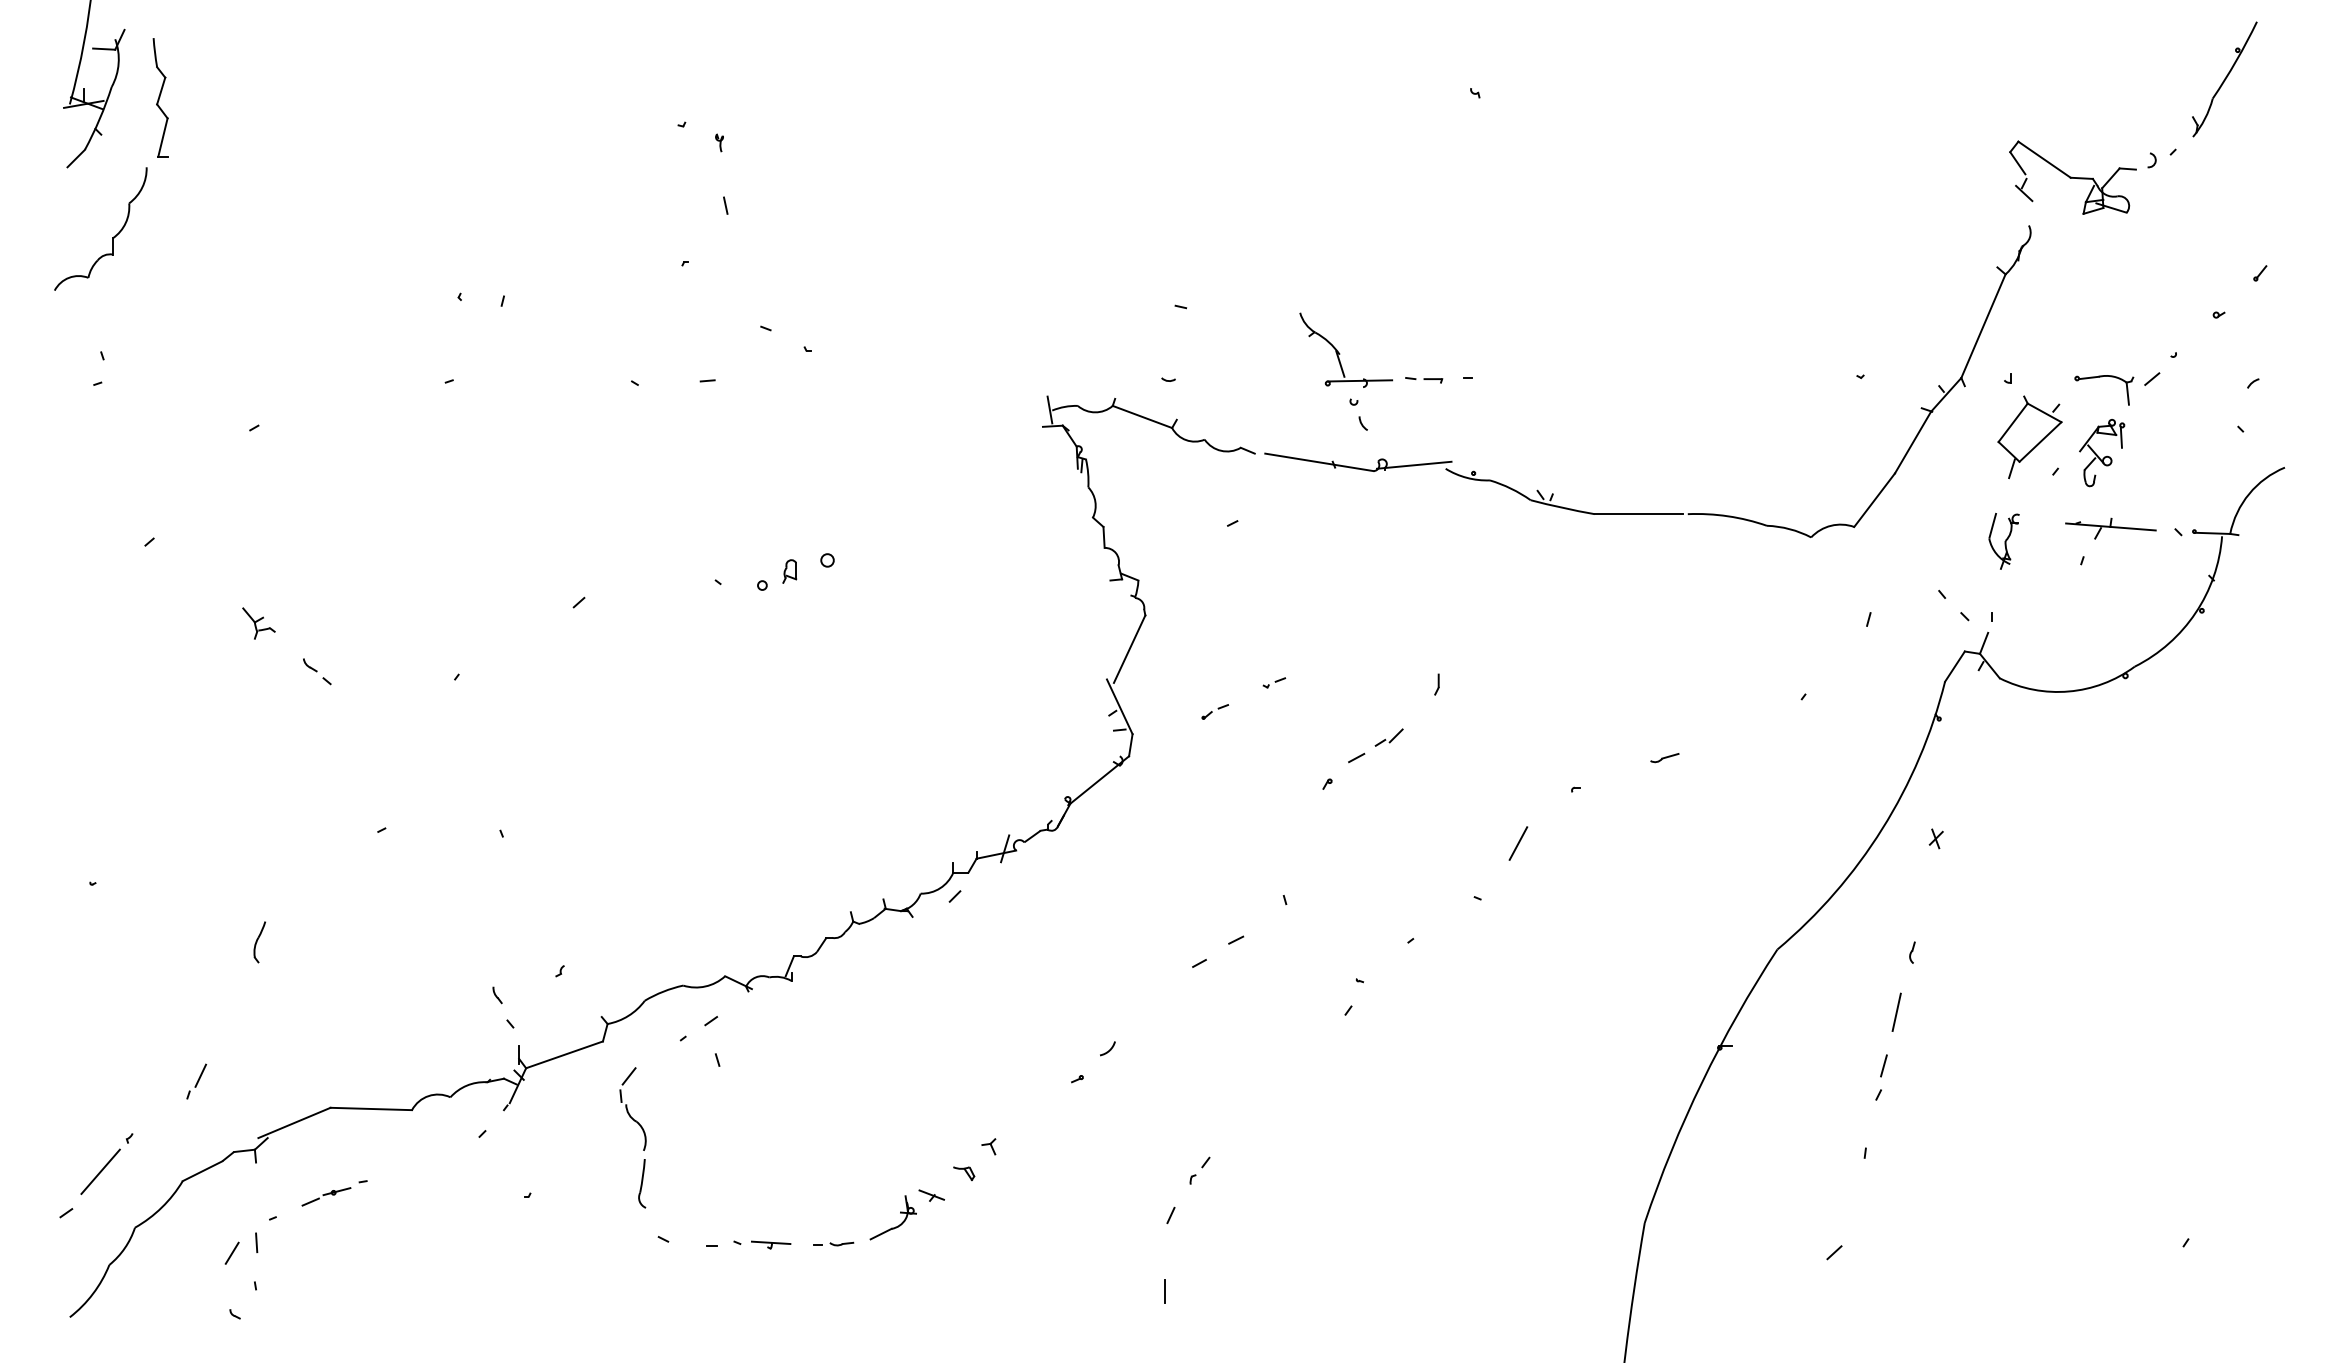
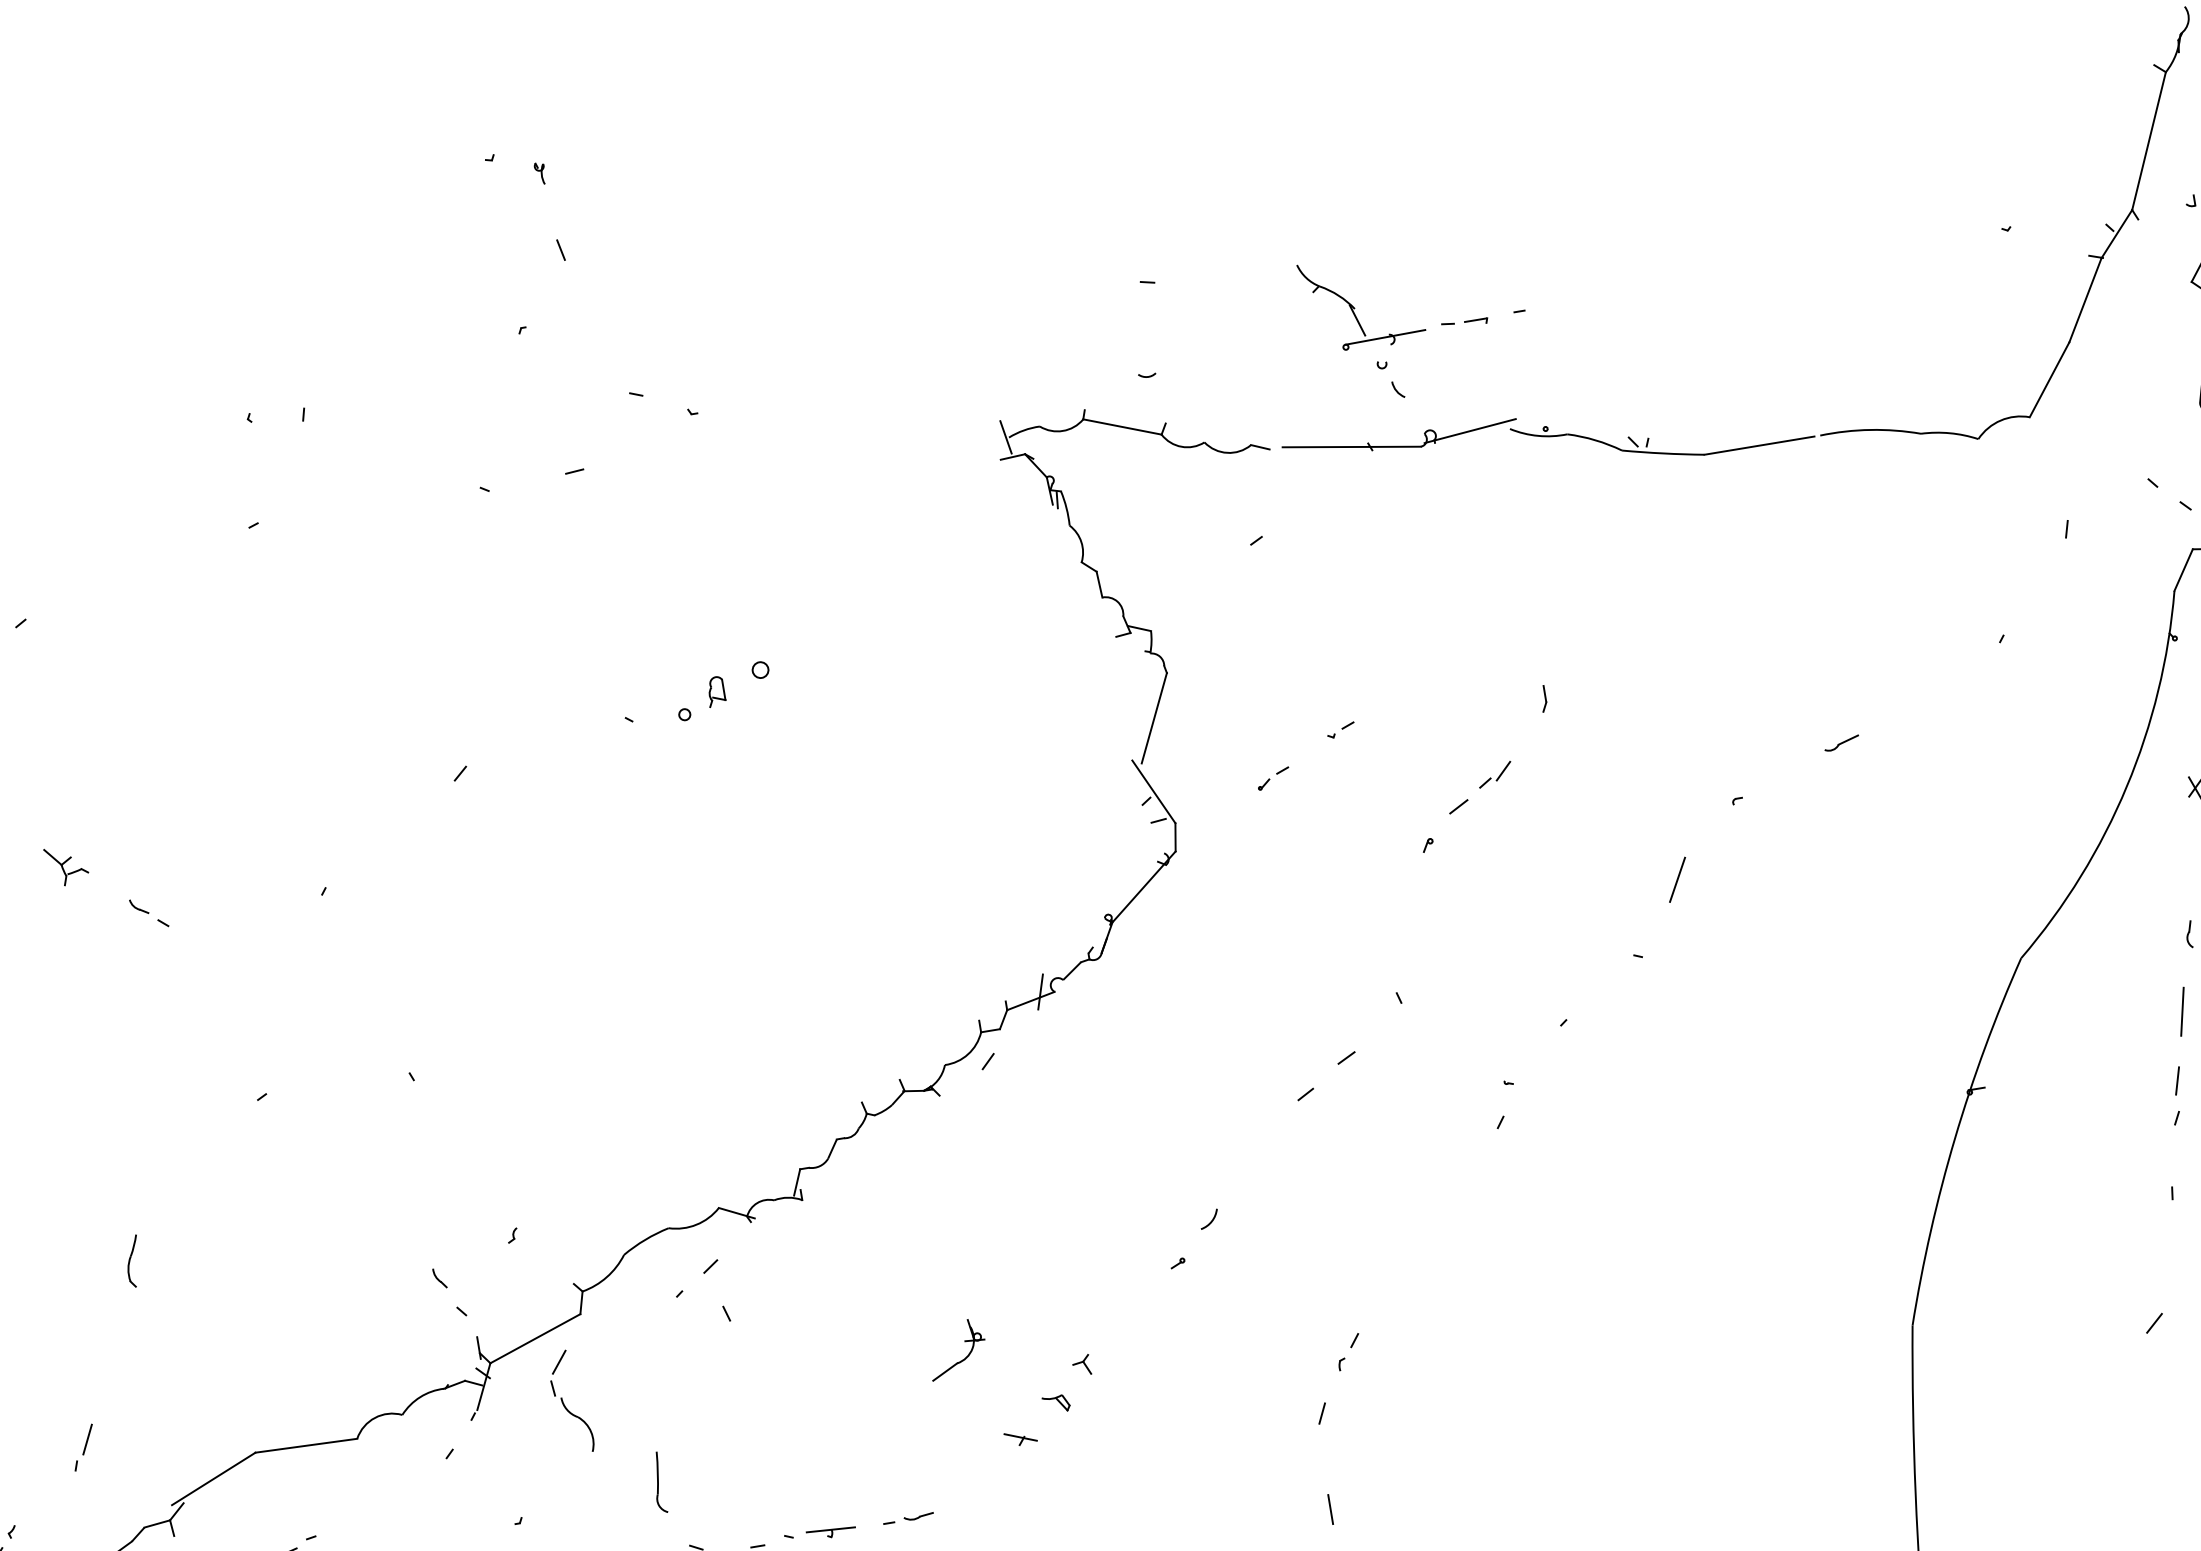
part: (632, 1108) -> (570, 1401), moved
part: (900, 1213) -> (965, 1342), moved

